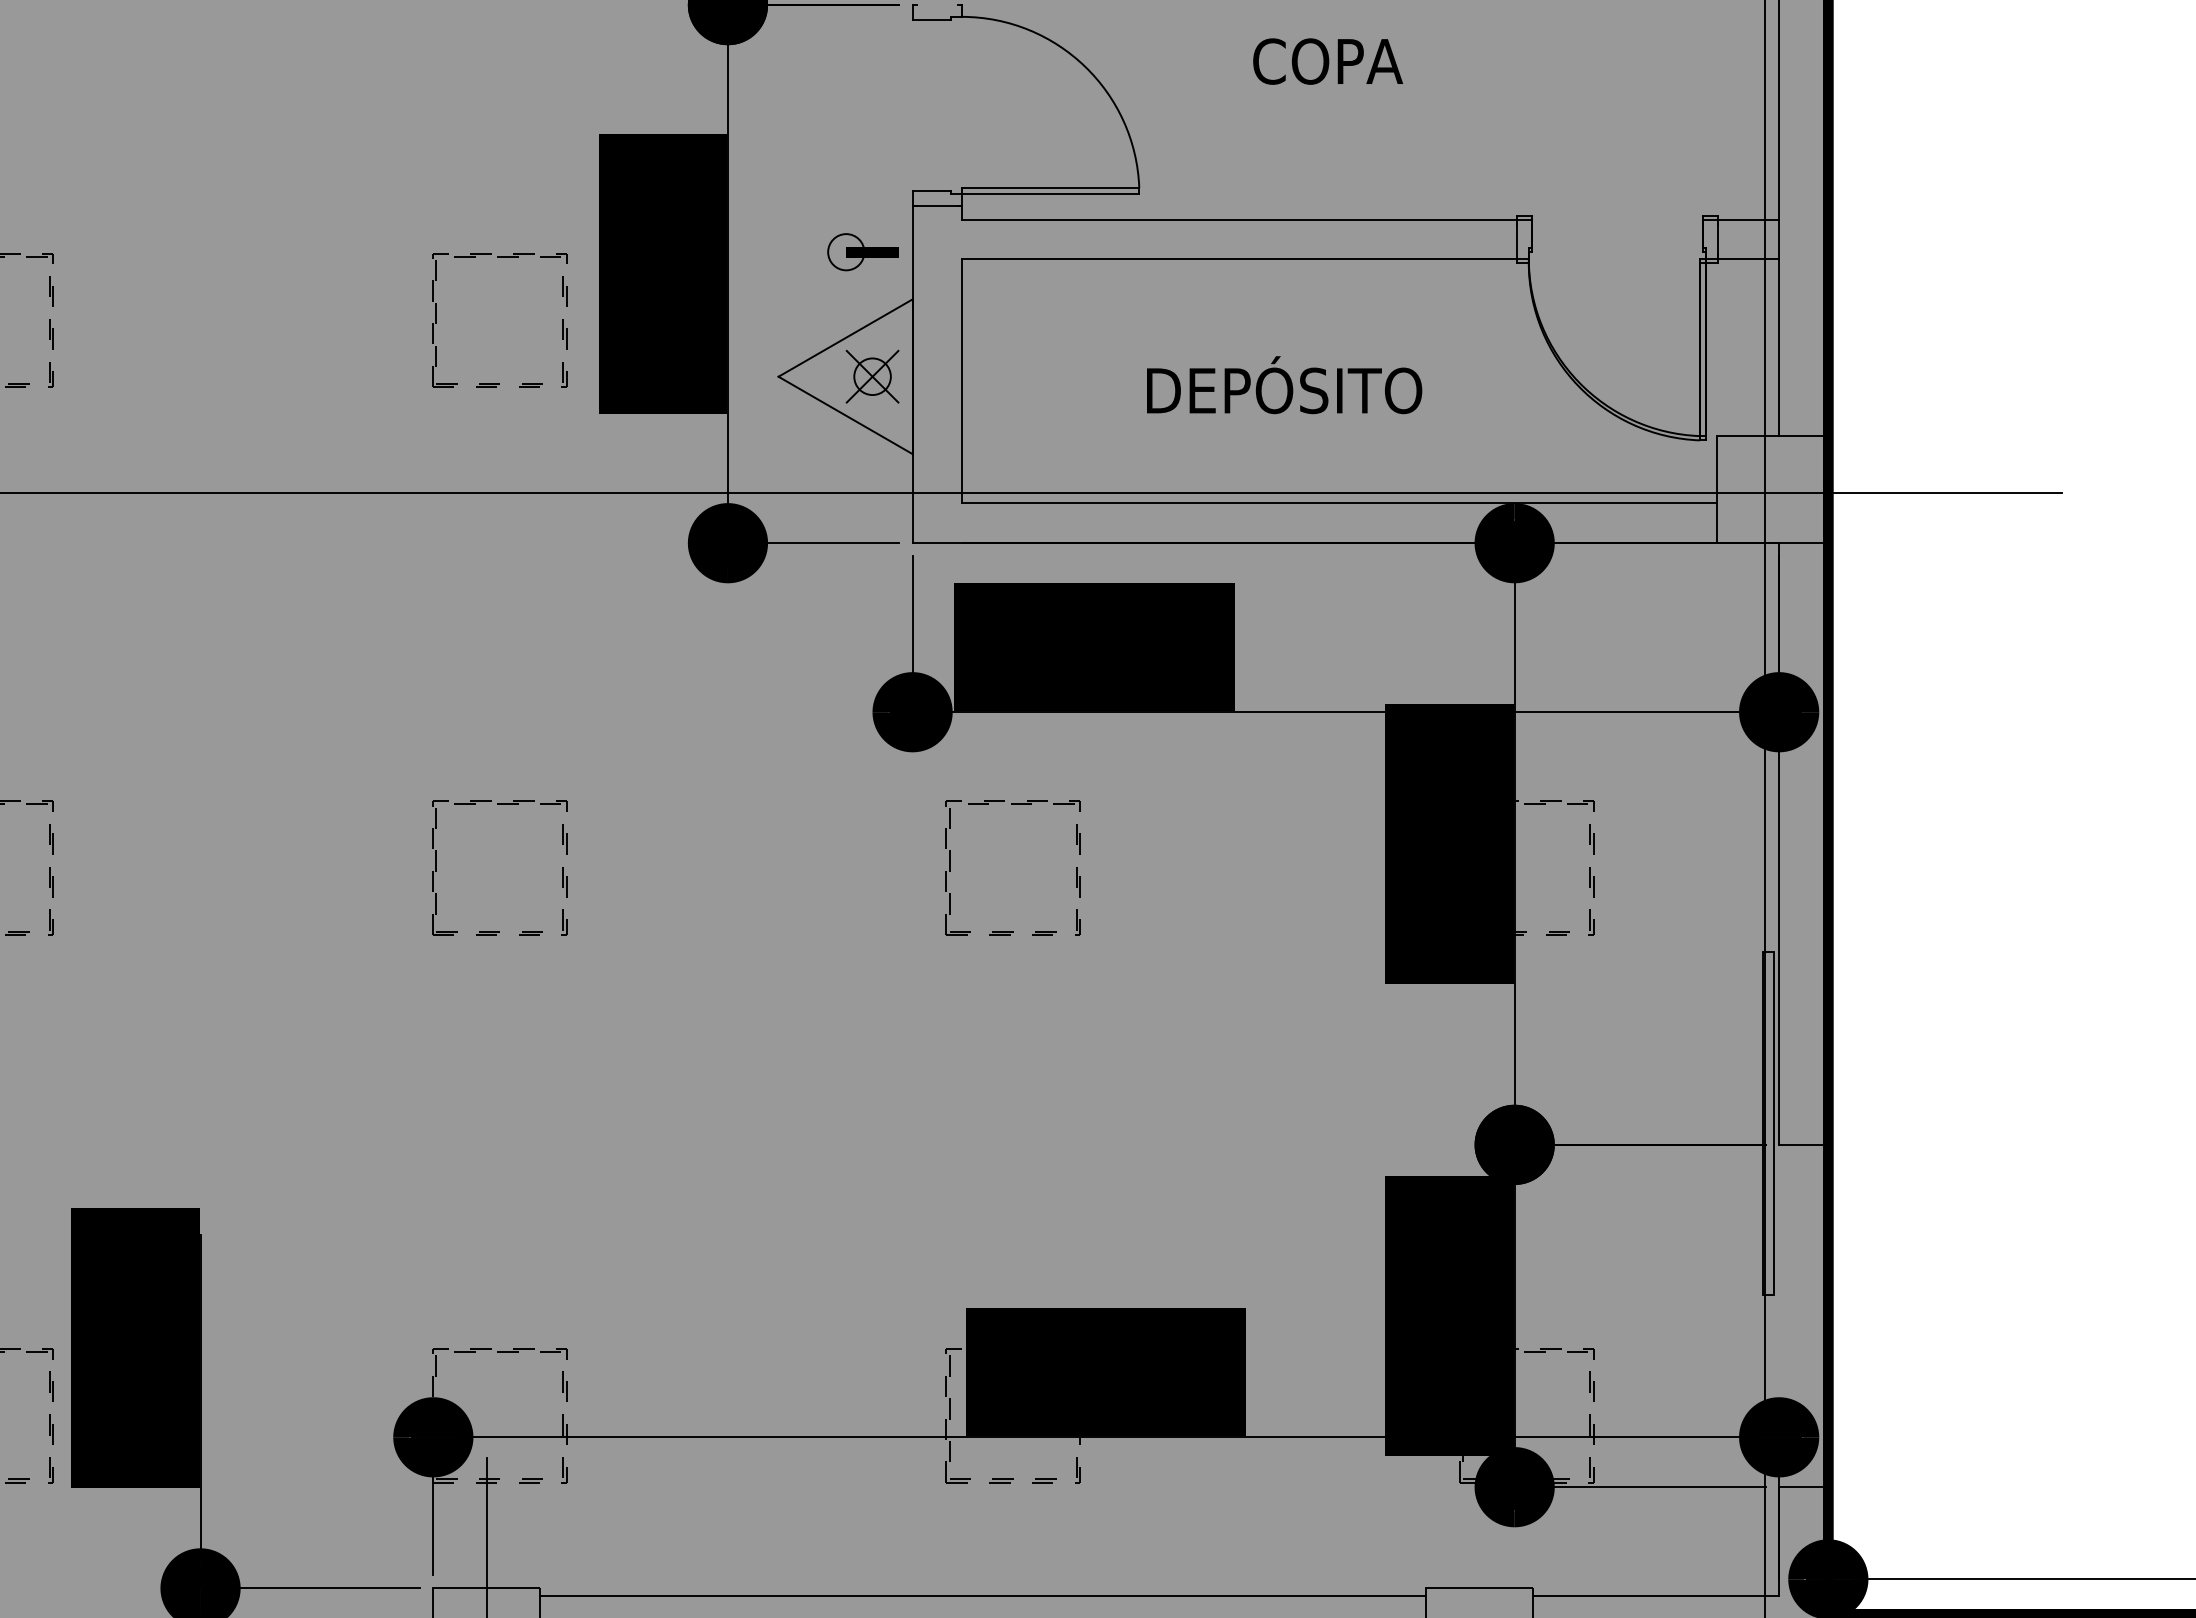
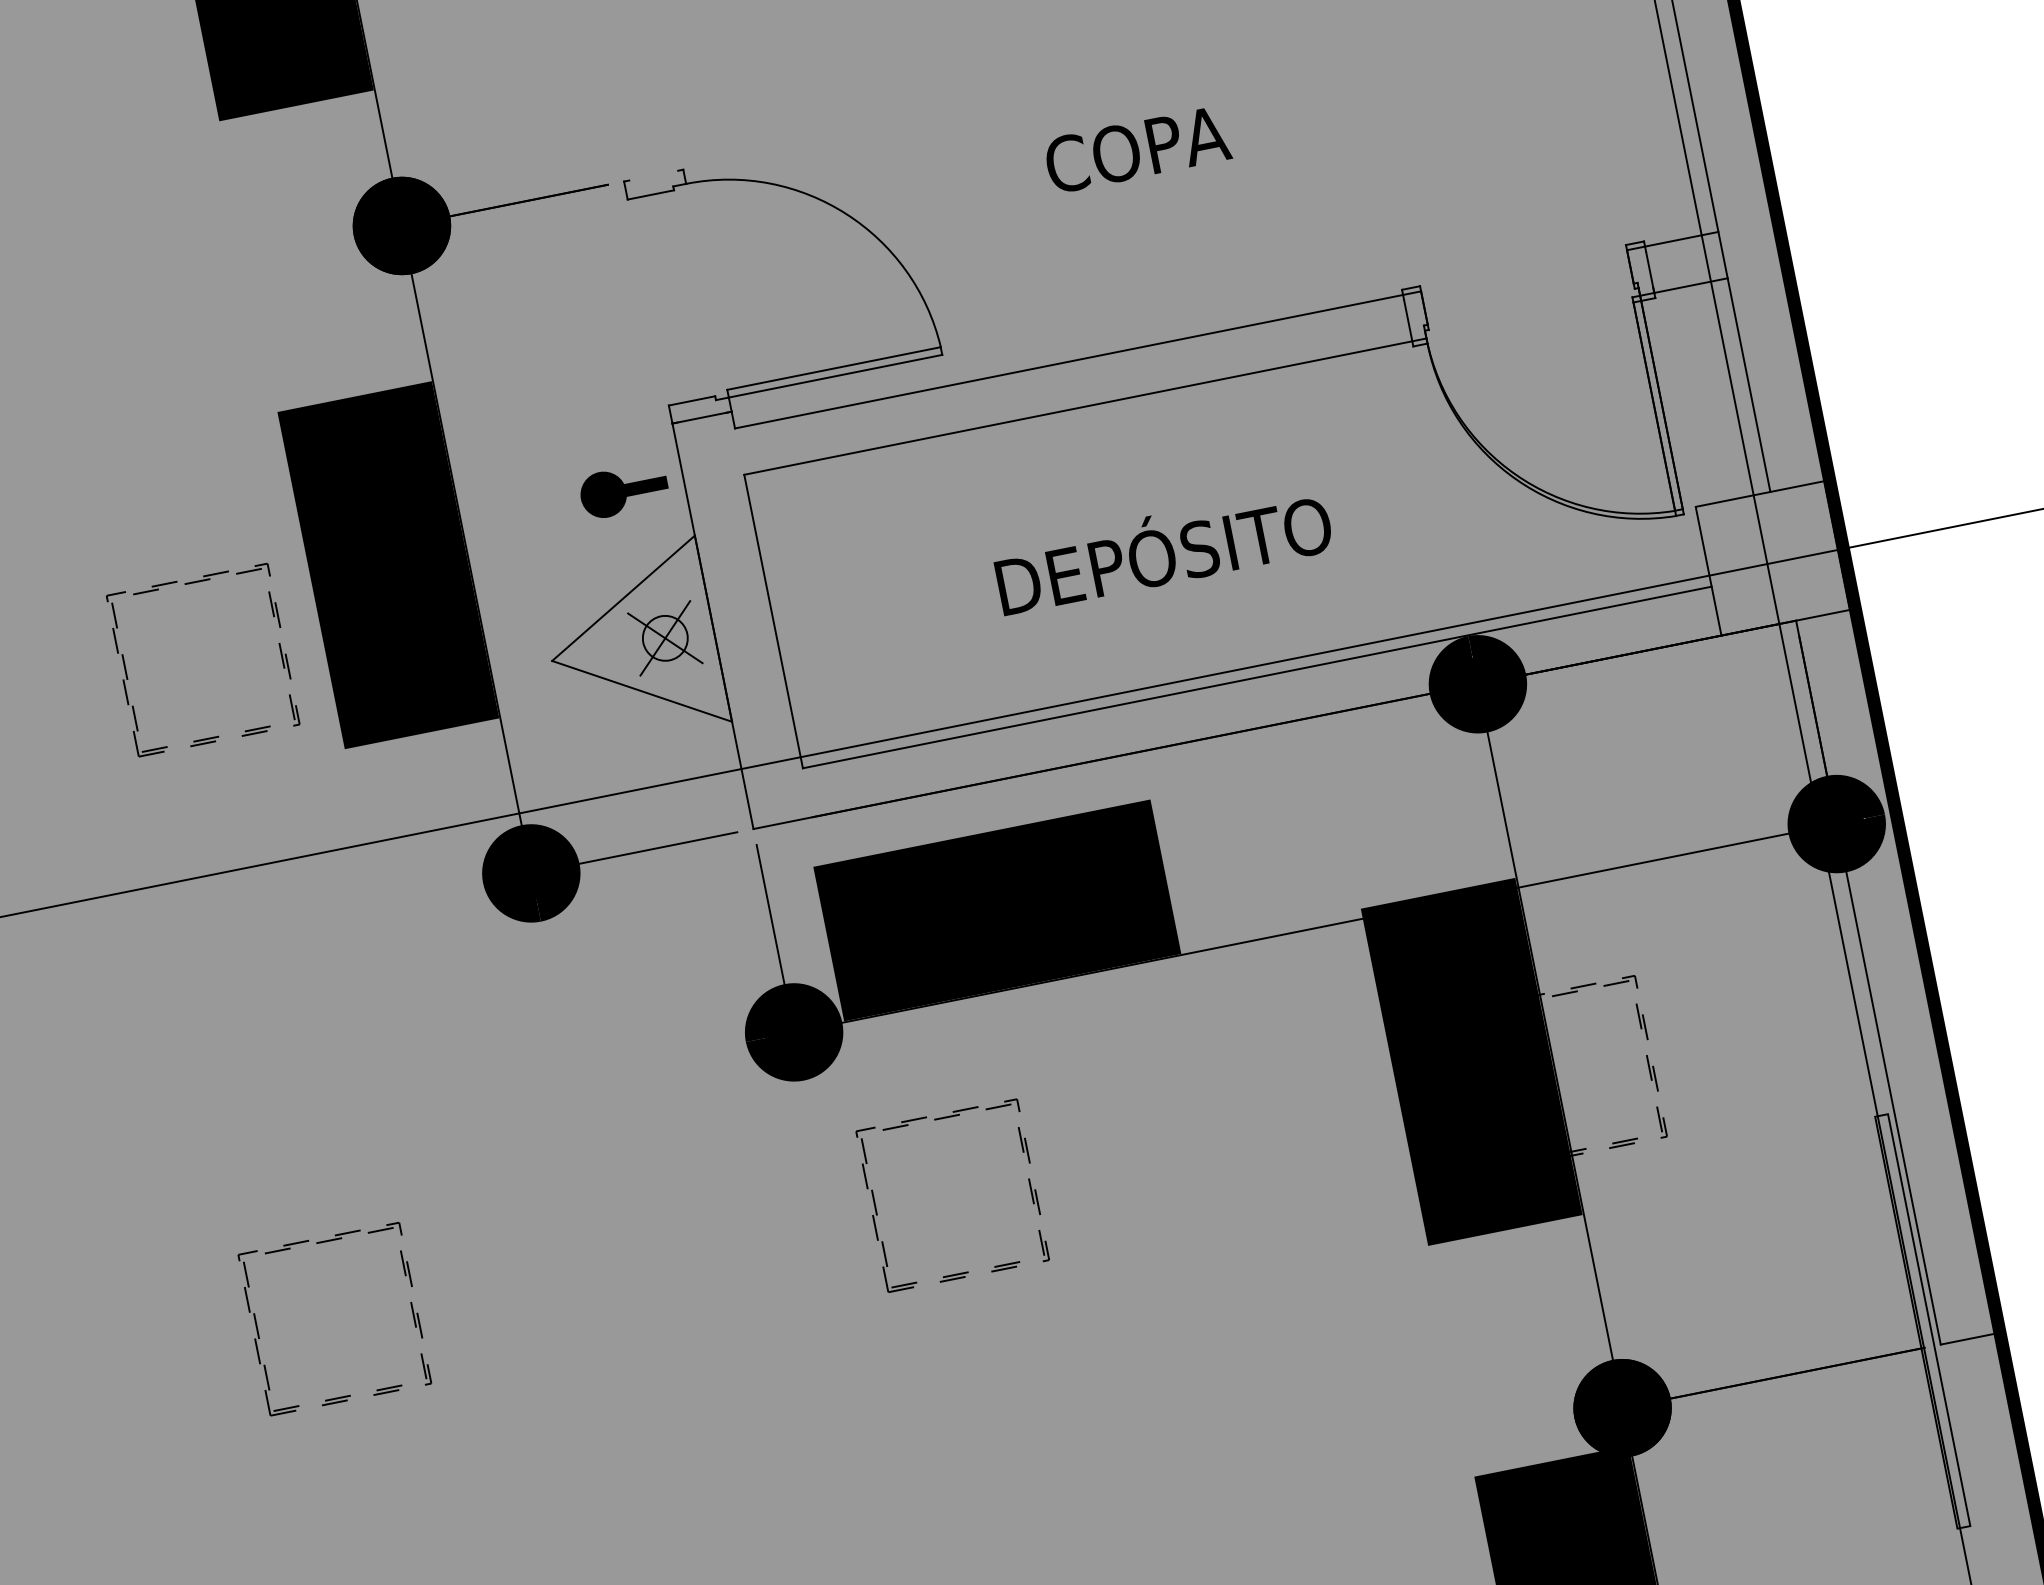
fill: (846, 252) -> (604, 495), added

